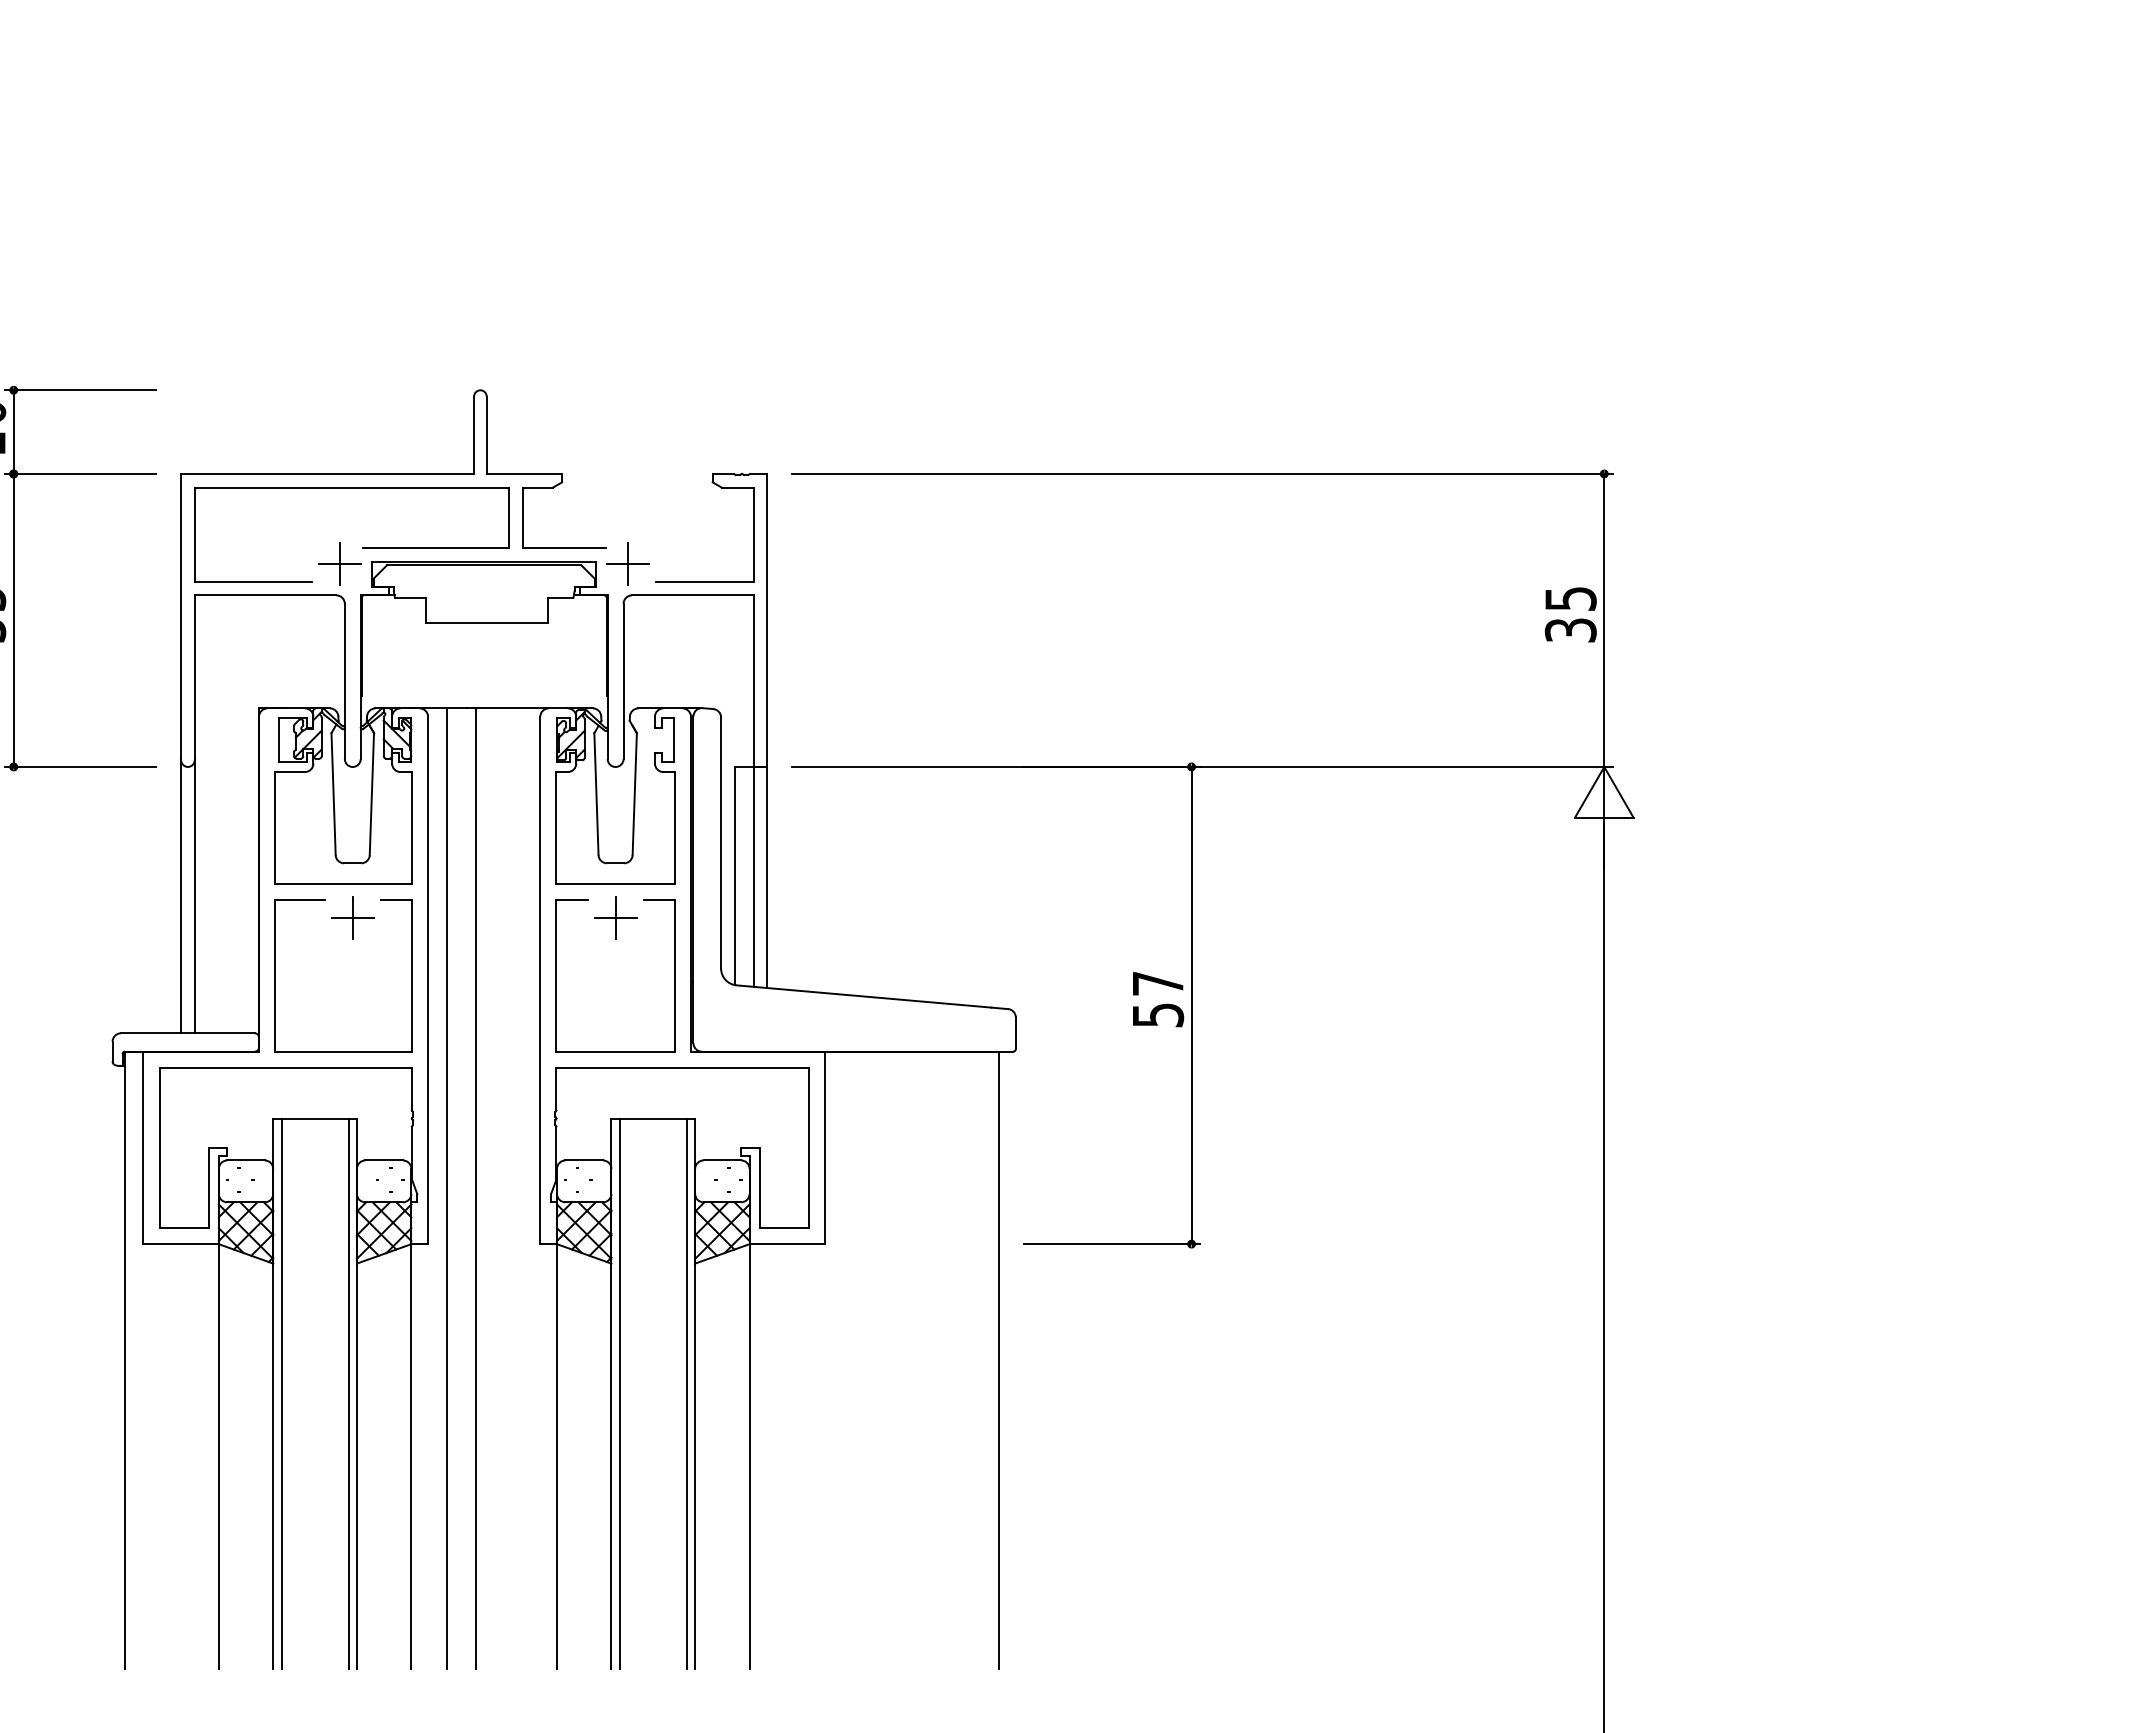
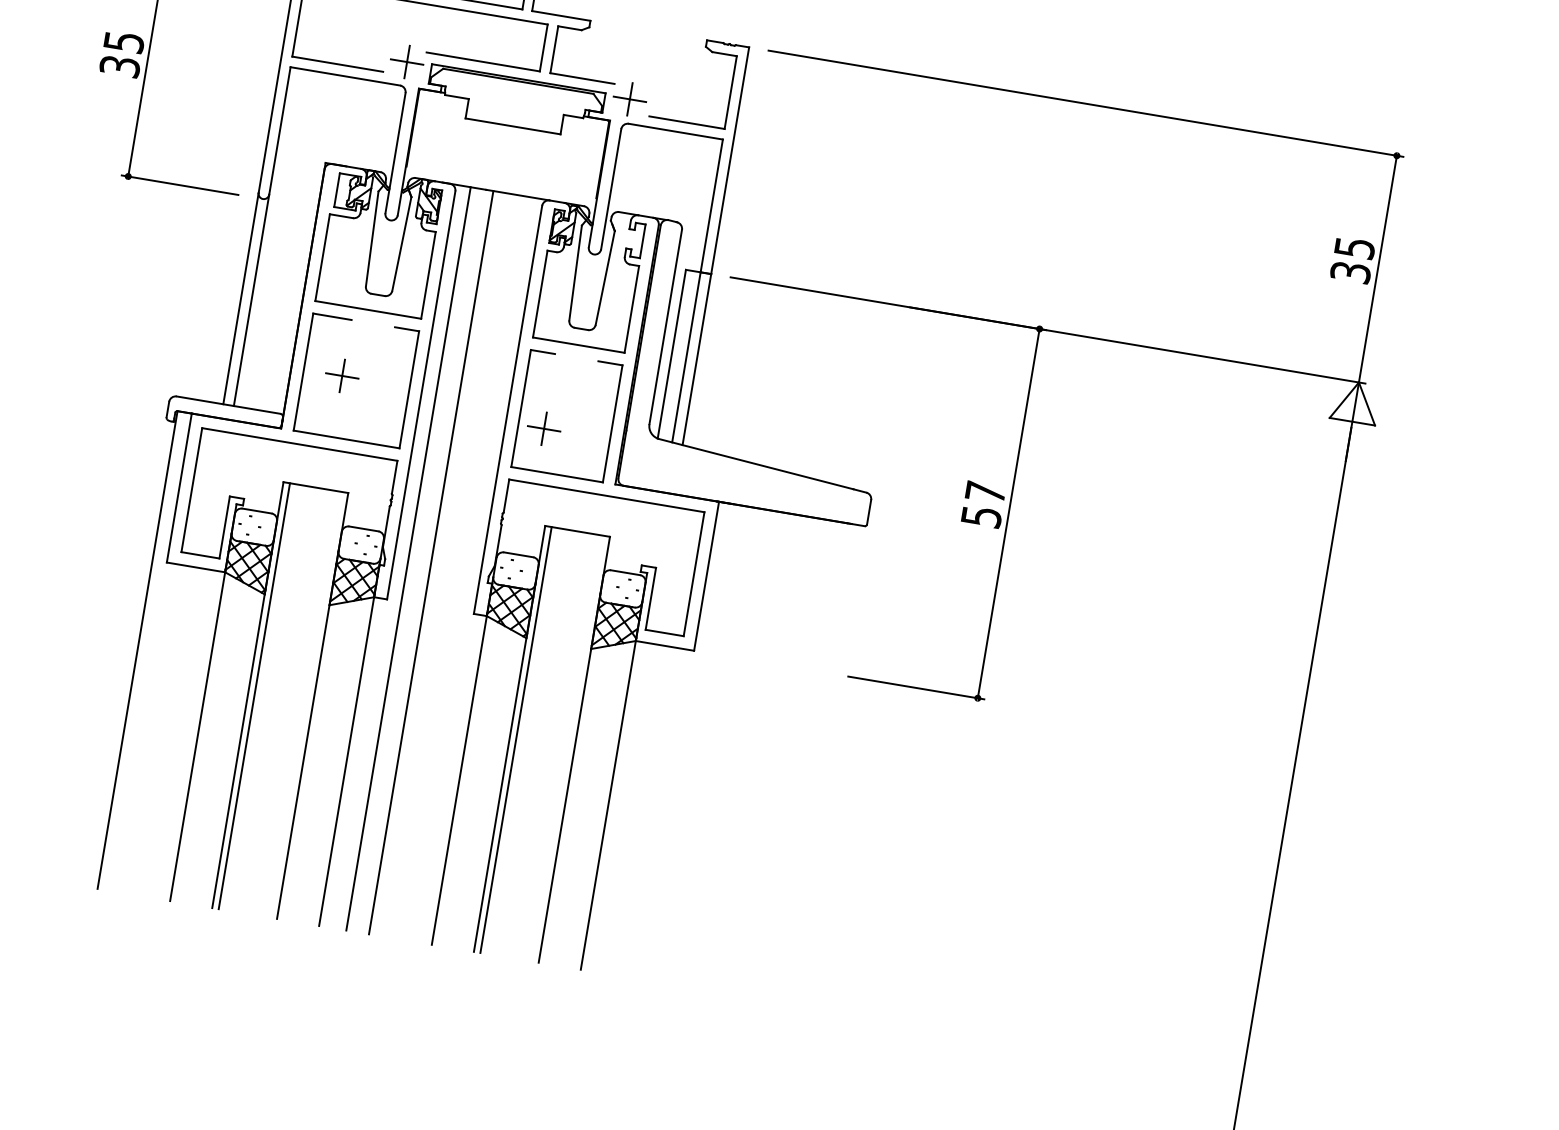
part: (352, 917) -> (342, 375), moved
part: (615, 917) -> (544, 428), moved
line: (999, 1360) -> (814, 763), removed
line: (348, 1393) -> (306, 704), removed
line: (686, 1393) -> (567, 748), removed

